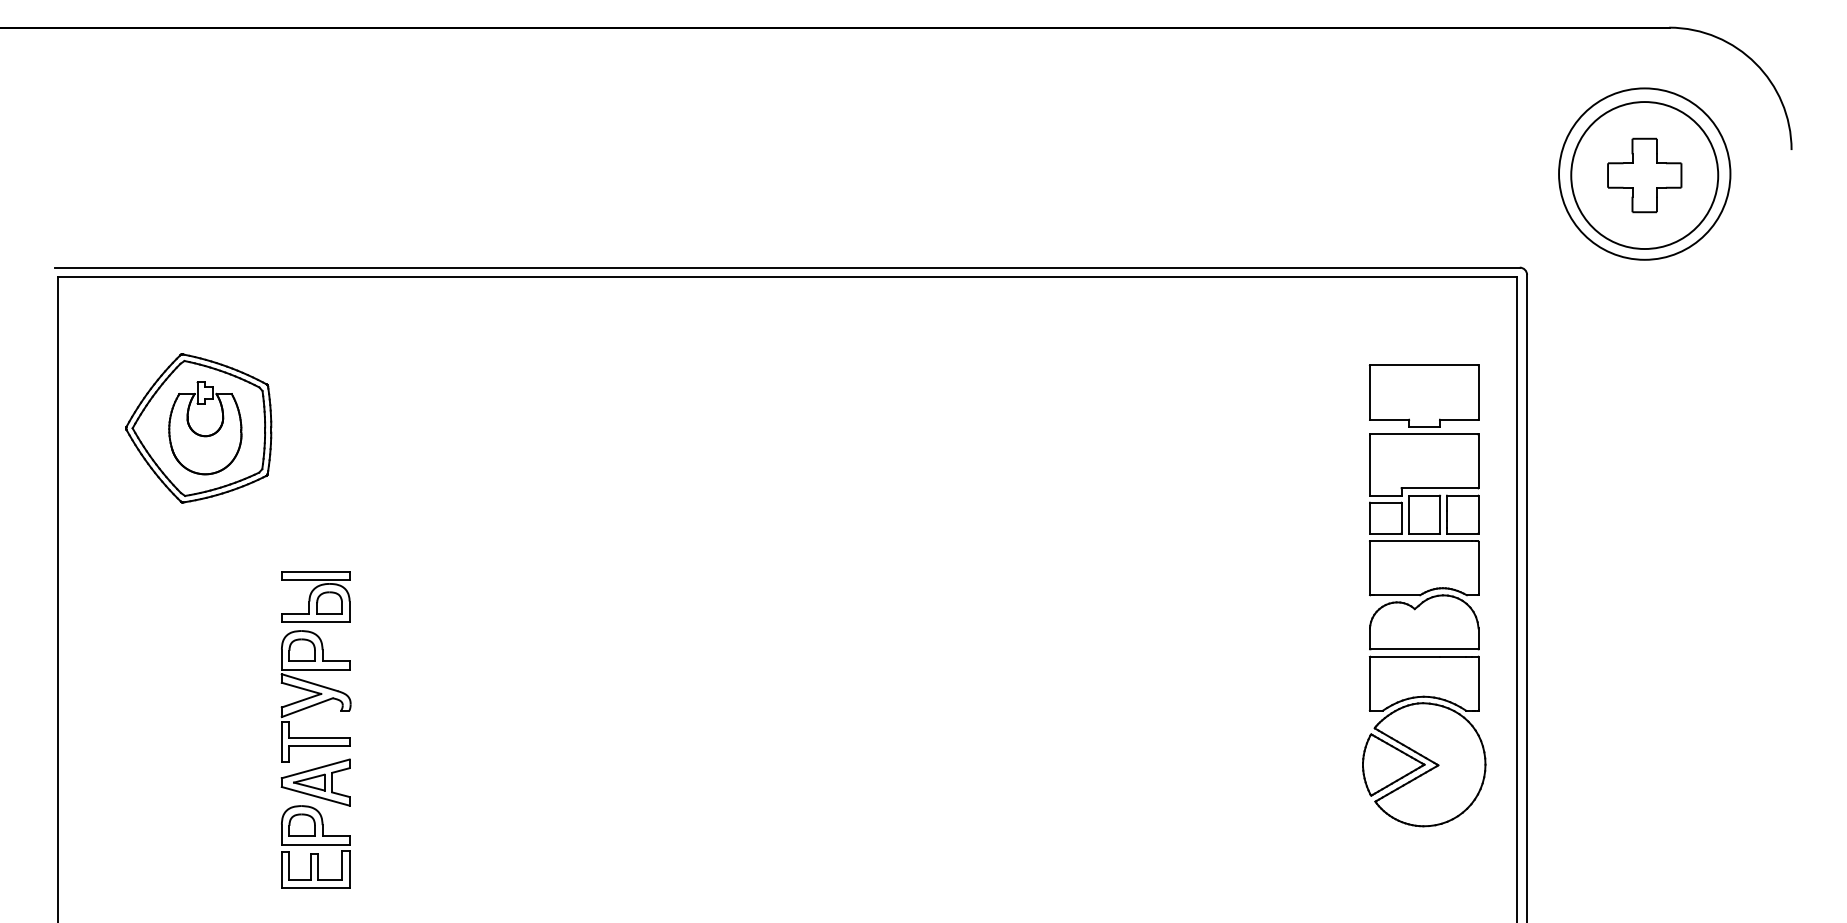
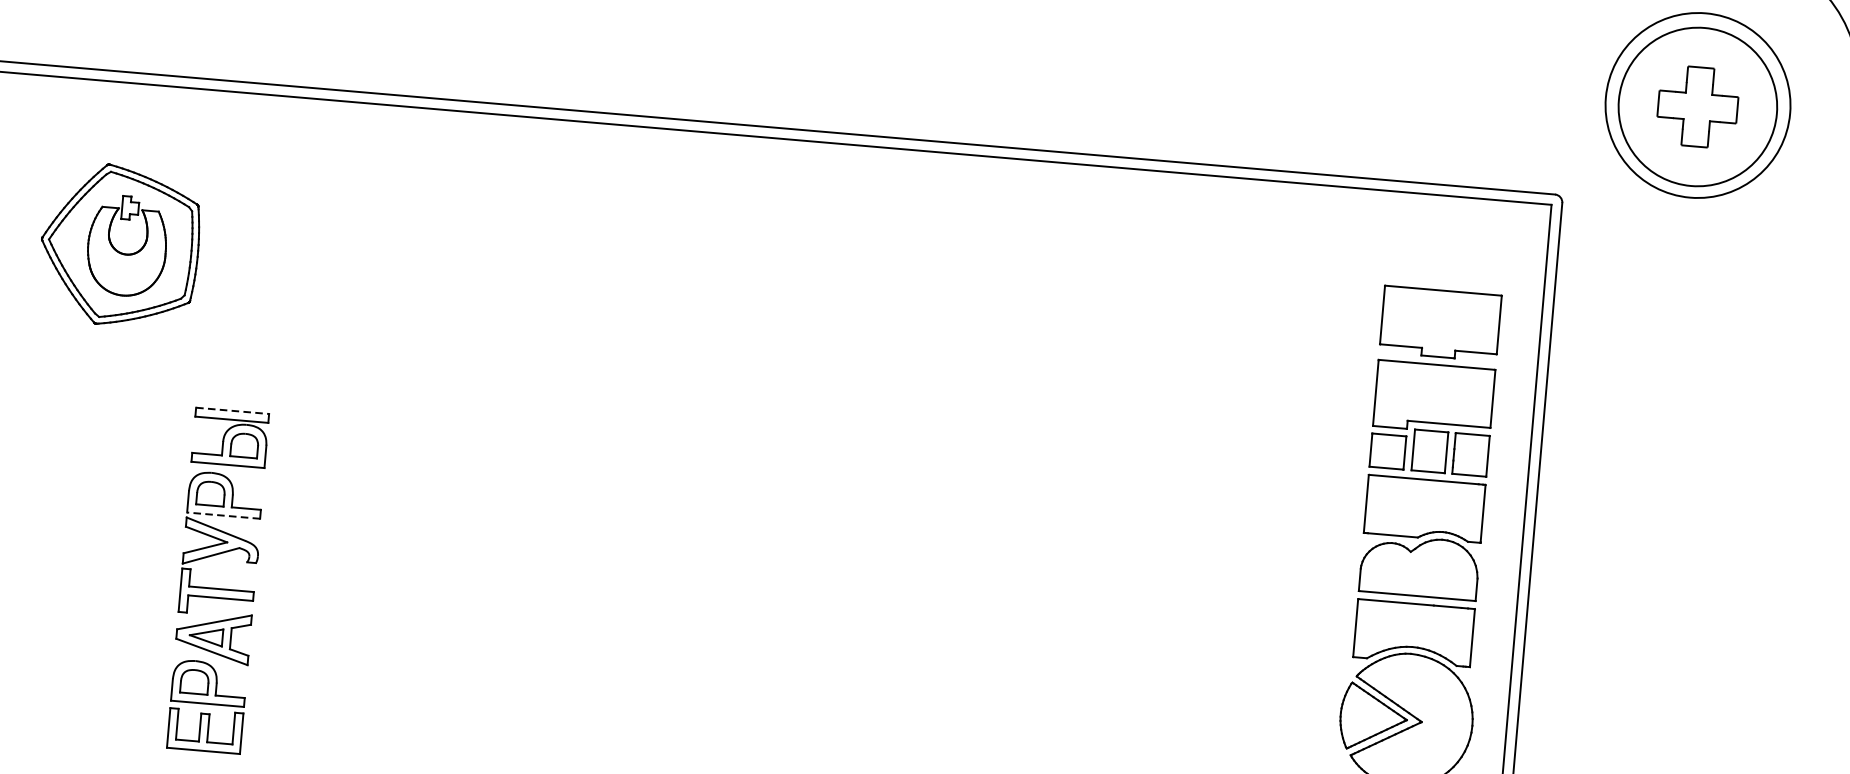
line: (315, 572) -> (232, 411), solid -> dashed
line: (315, 669) -> (223, 515), solid -> dashed

